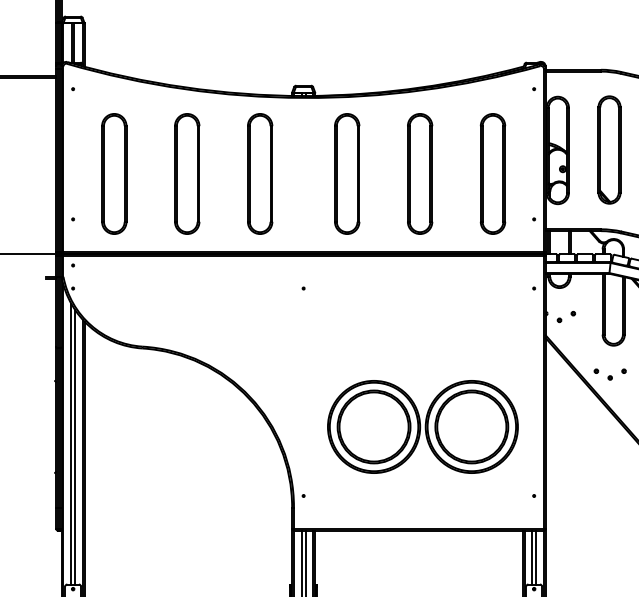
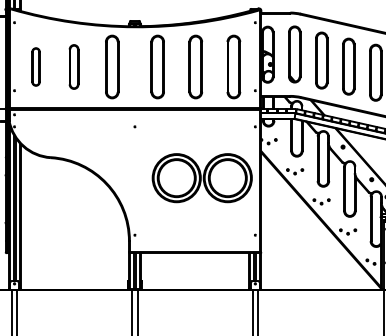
part: (113, 173) -> (35, 66), size x0.6
part: (185, 173) -> (73, 66), size x0.7
part: (421, 427) -> (201, 178), moved

